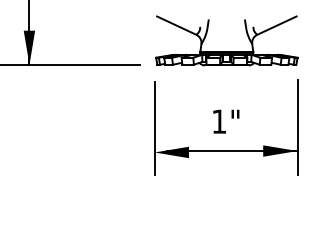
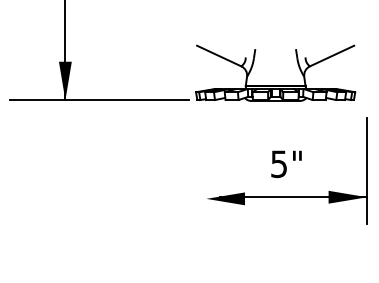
part: (226, 51) -> (275, 85), moved
text: (218, 121) -> (278, 164), 1" -> 5"
line: (154, 128) -> (206, 171), removed

